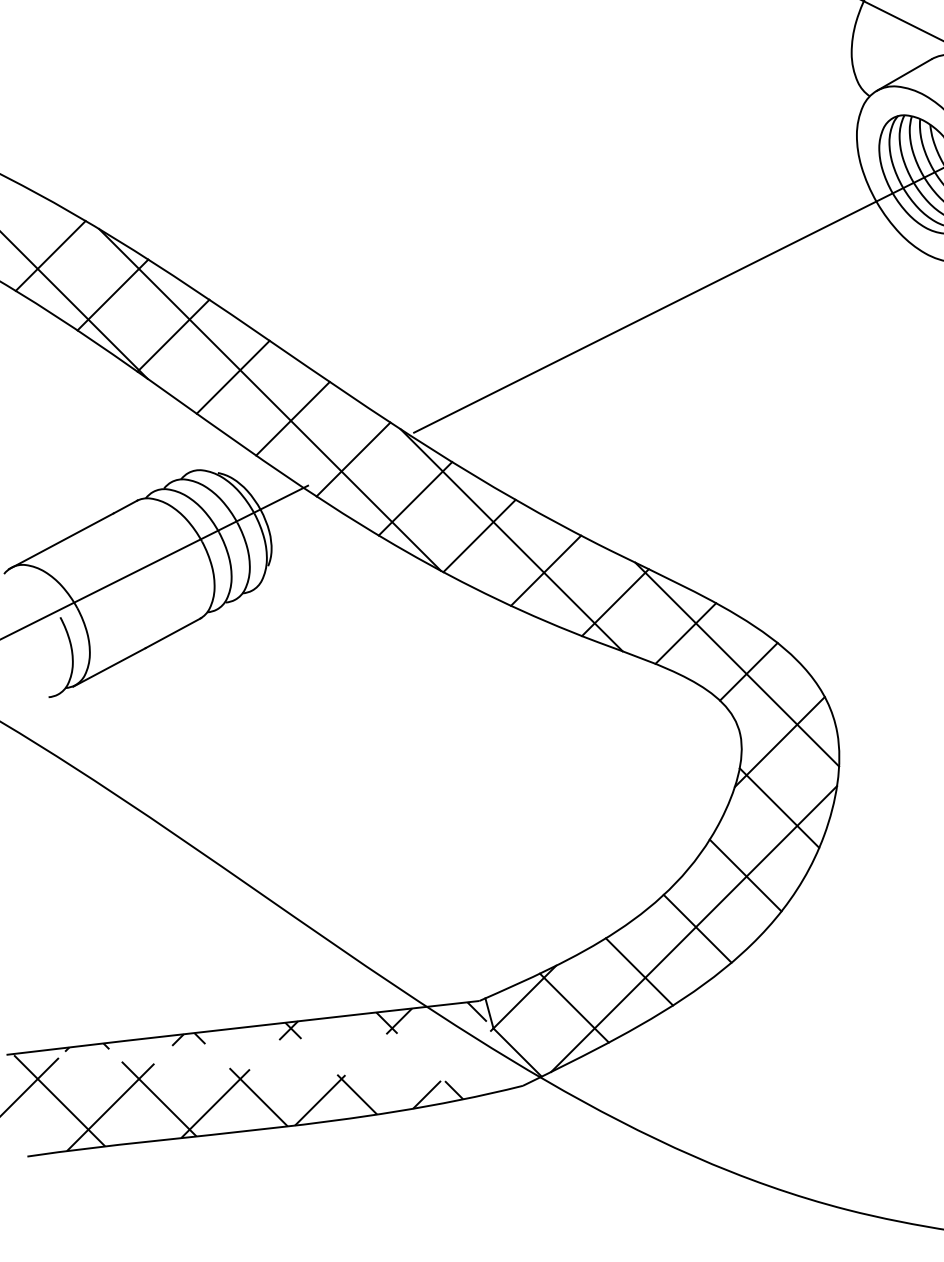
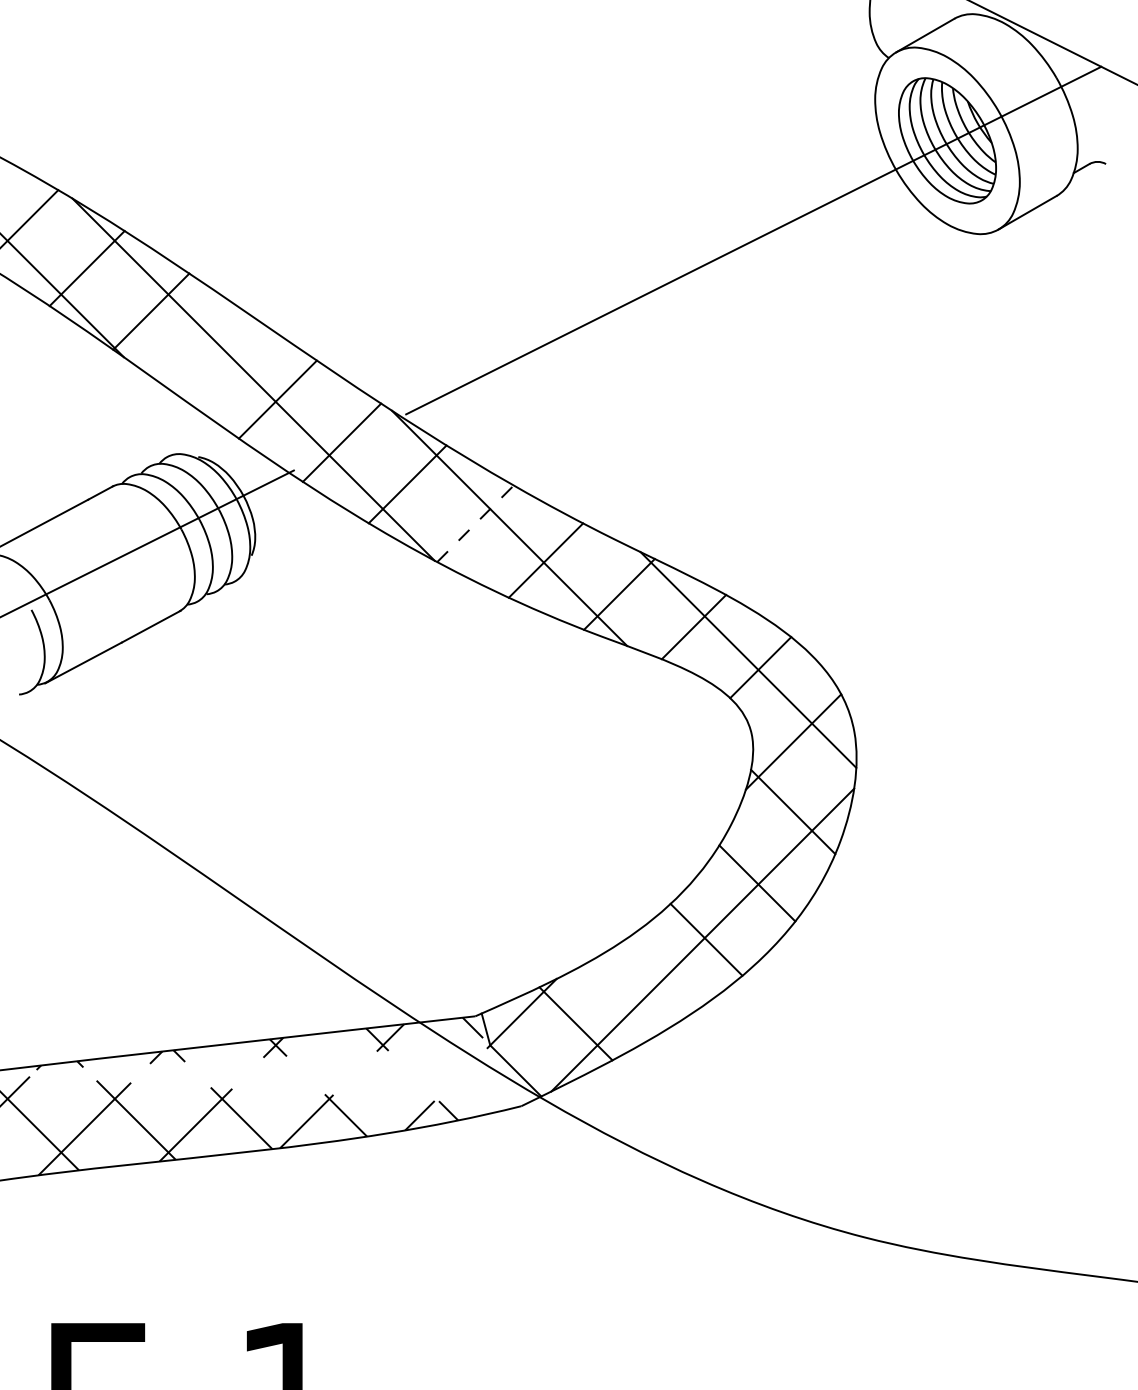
line: (233, 377) -> (214, 355), removed
line: (479, 535) -> (475, 523), solid -> dashed
line: (639, 971) -> (644, 985), removed

